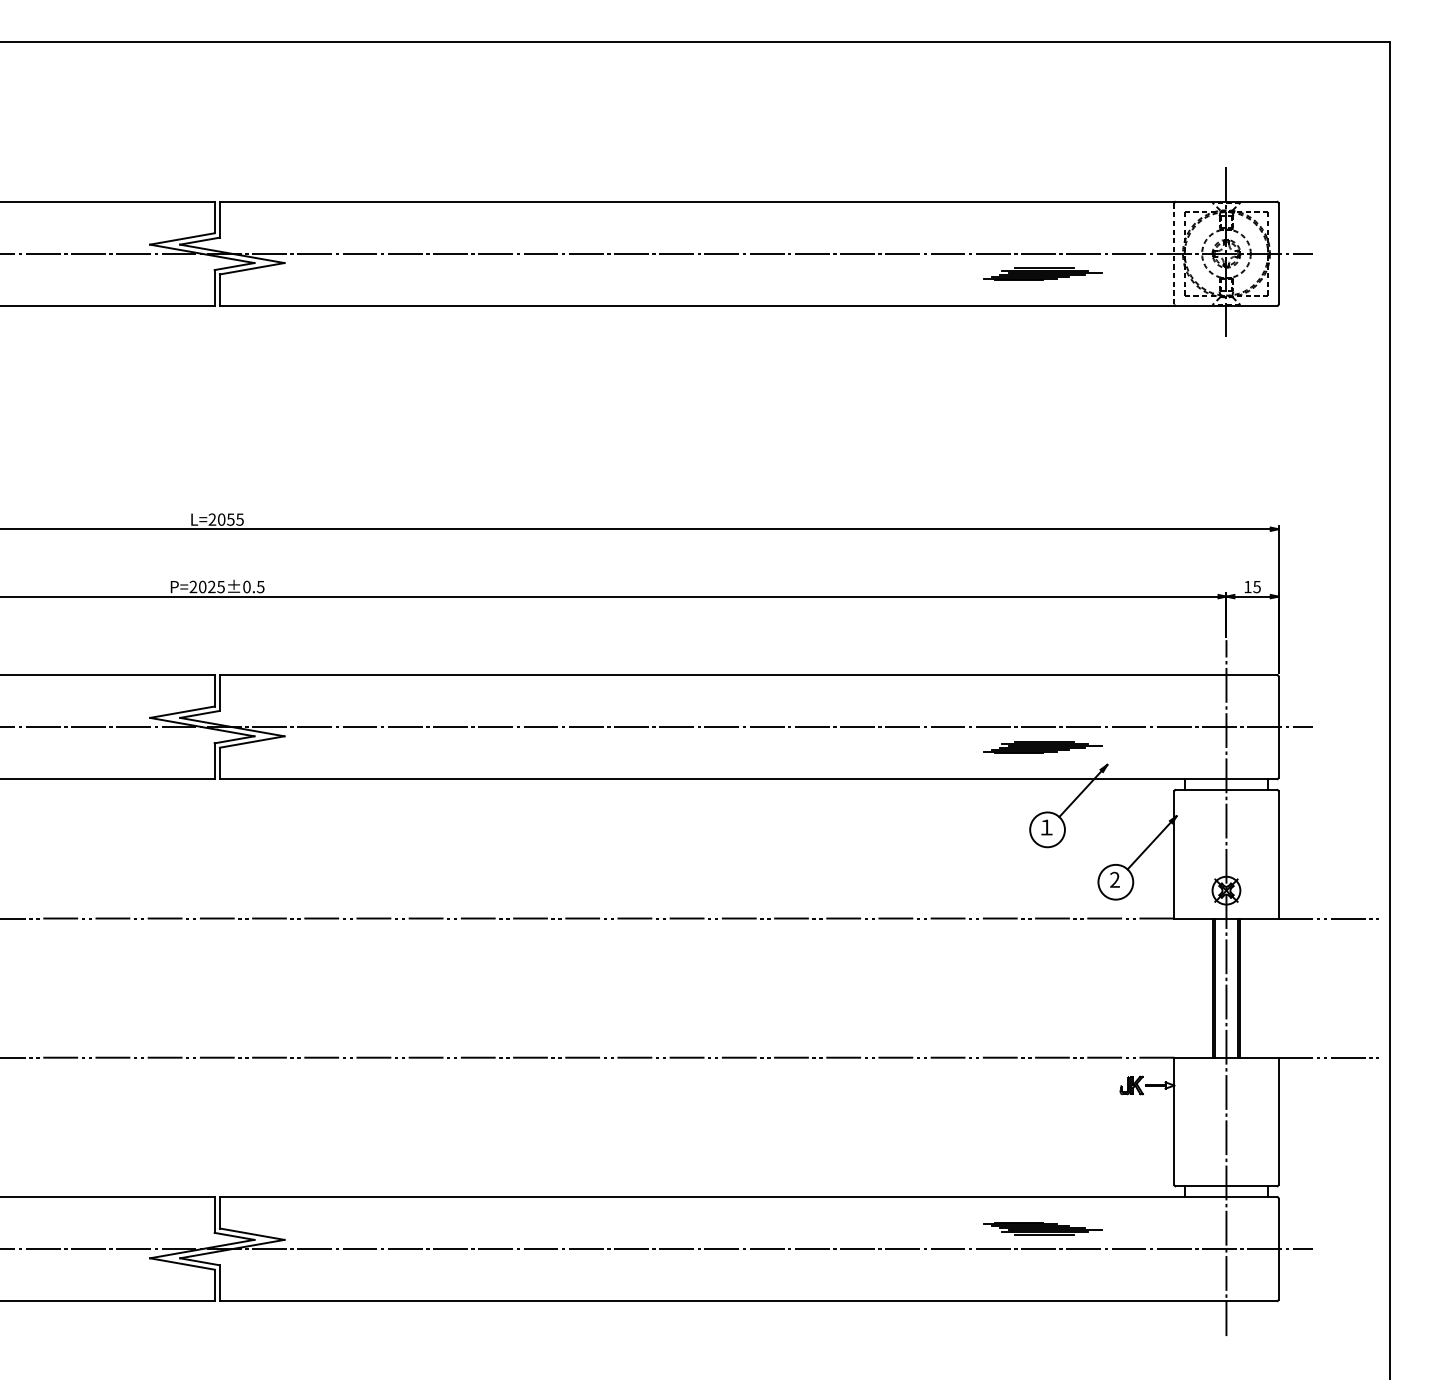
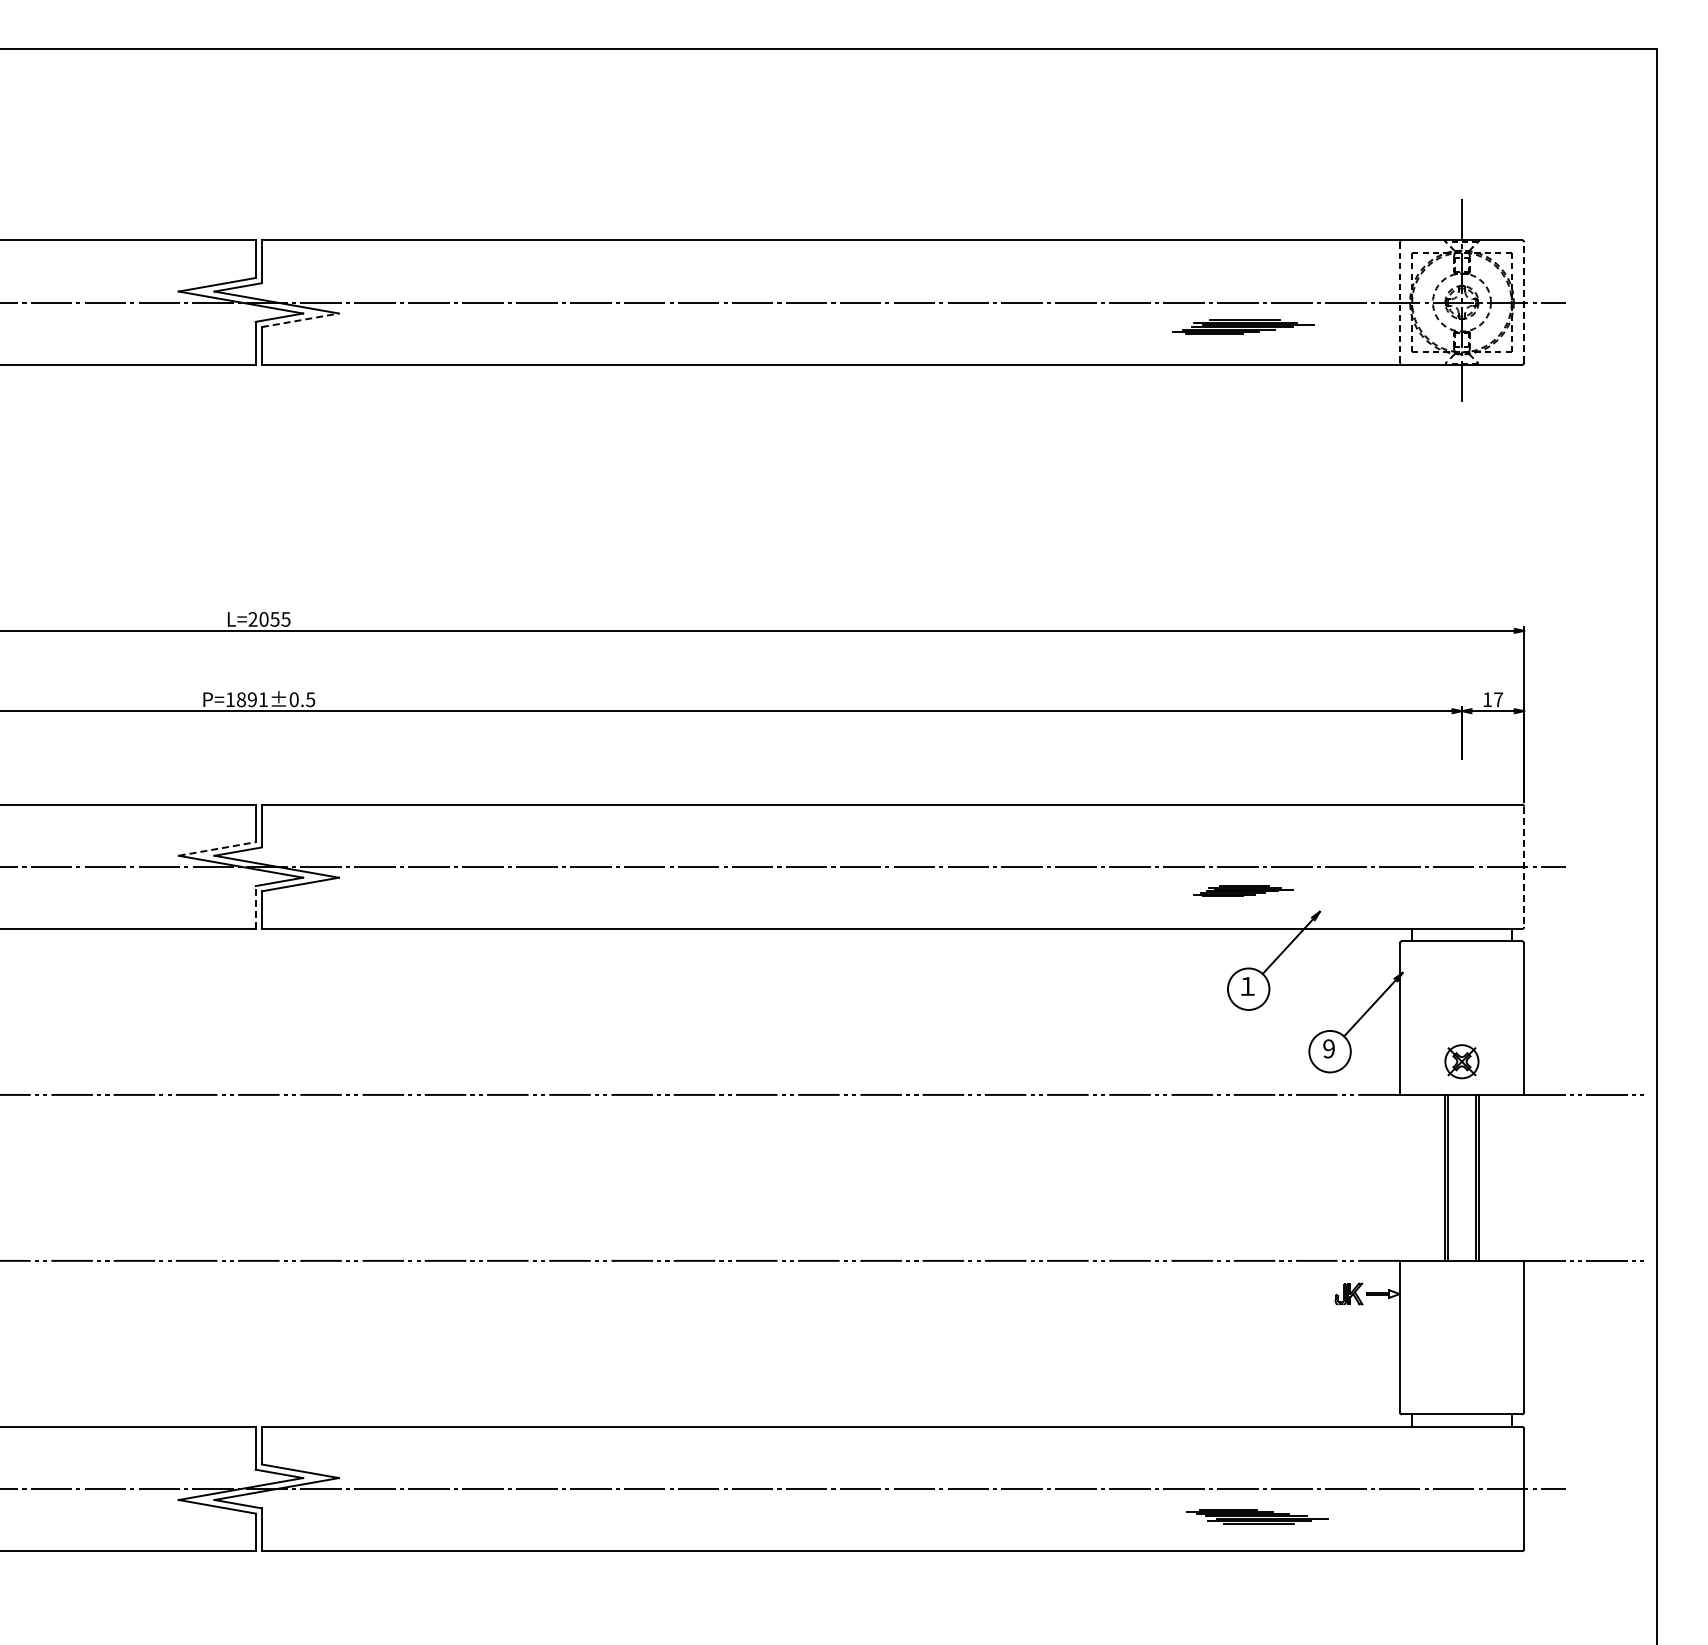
line: (1278, 253) -> (1524, 302), solid -> dashed
line: (252, 268) -> (300, 320), solid -> dashed
text: (206, 586) -> (246, 699), P=2025±0.5 -> P=1891±0.5
text: (1257, 586) -> (1498, 699), 15 -> 17
line: (182, 711) -> (217, 848), solid -> dashed
line: (1278, 727) -> (1524, 867), solid -> dashed
part: (1043, 747) -> (1243, 890), size x0.7
line: (214, 761) -> (255, 907), solid -> dashed
text: (1114, 879) -> (1328, 1048), 2 -> 9
line: (1226, 987) -> (1461, 1177), removed
part: (1043, 1228) -> (1257, 1516), moved

